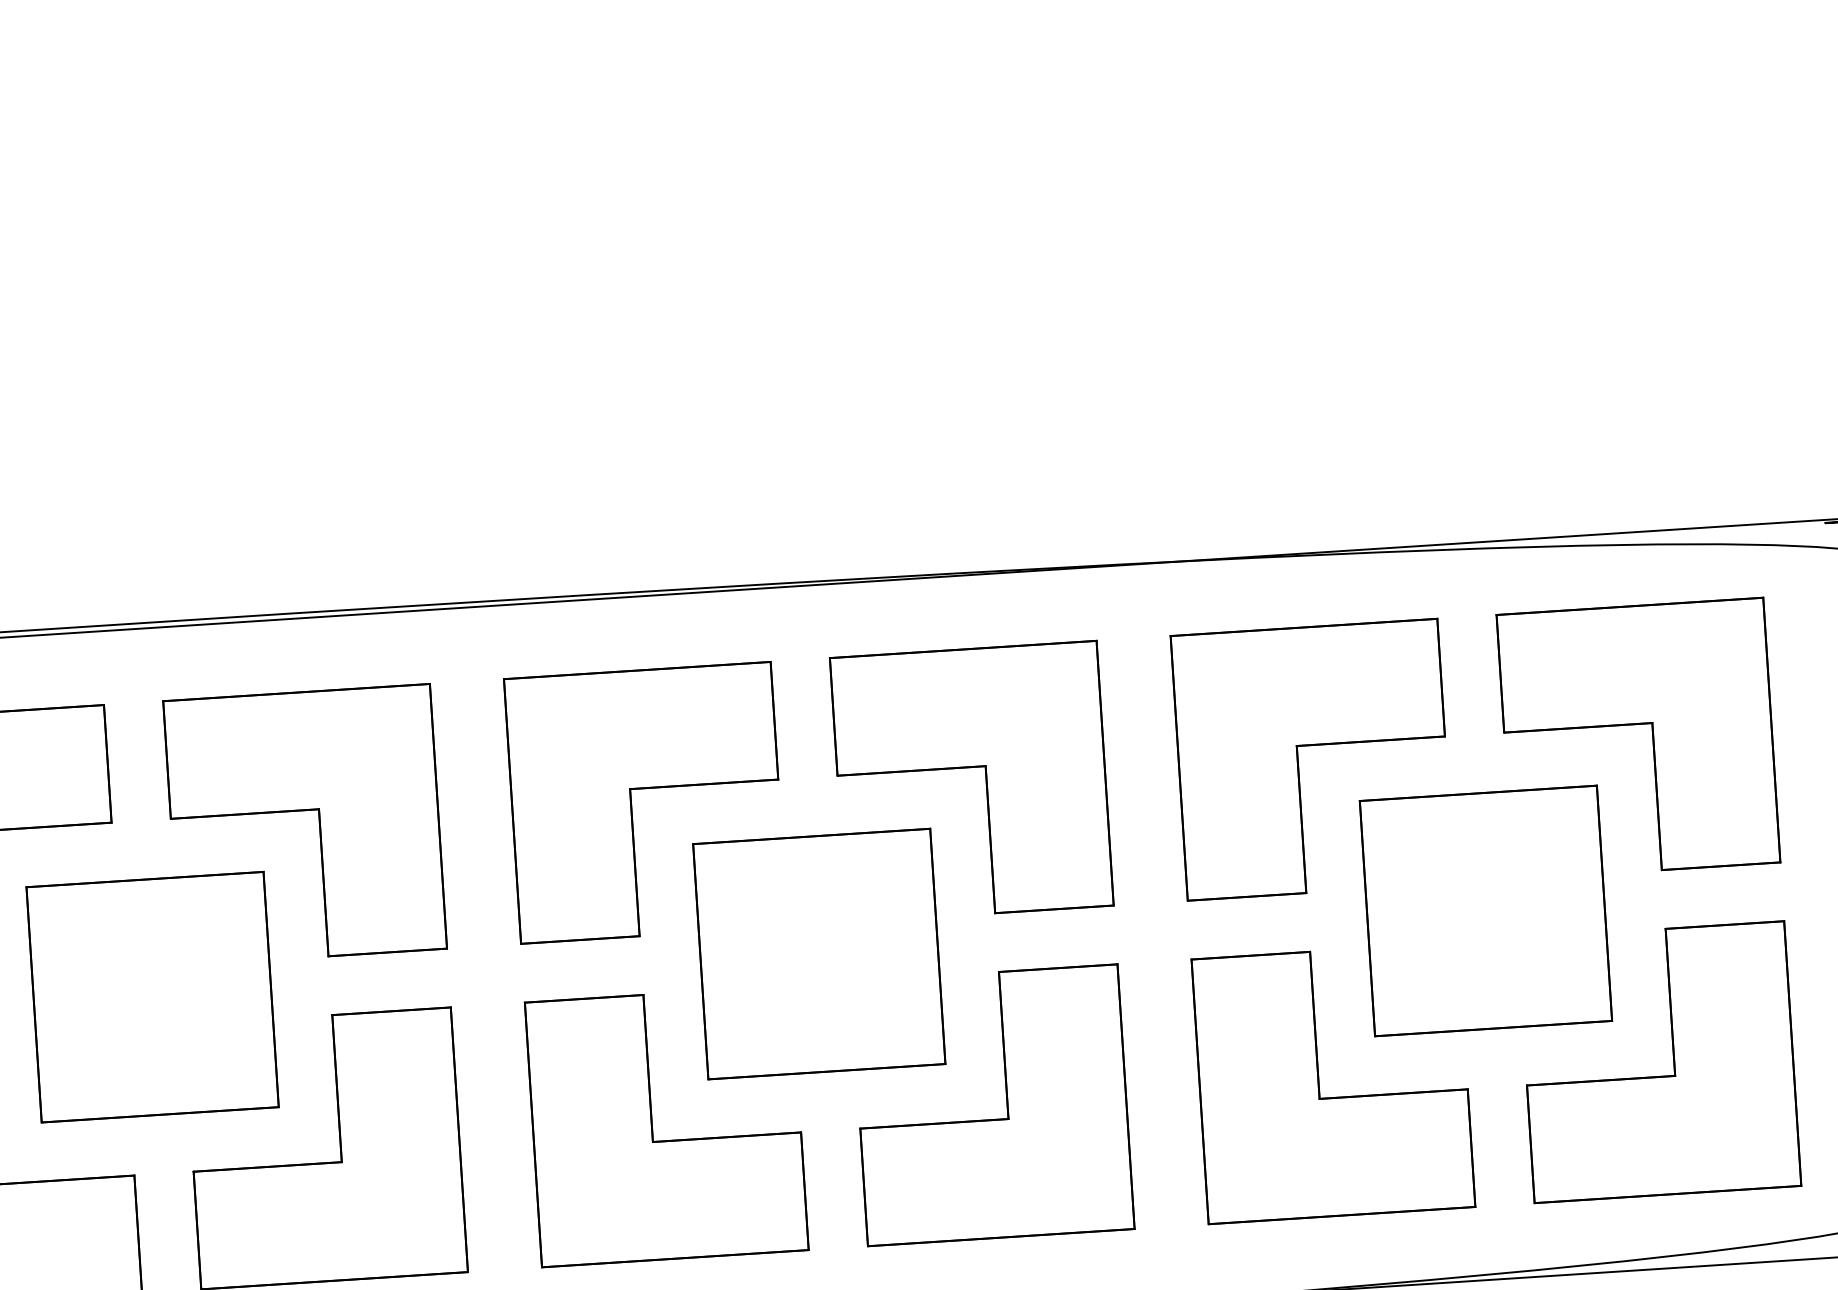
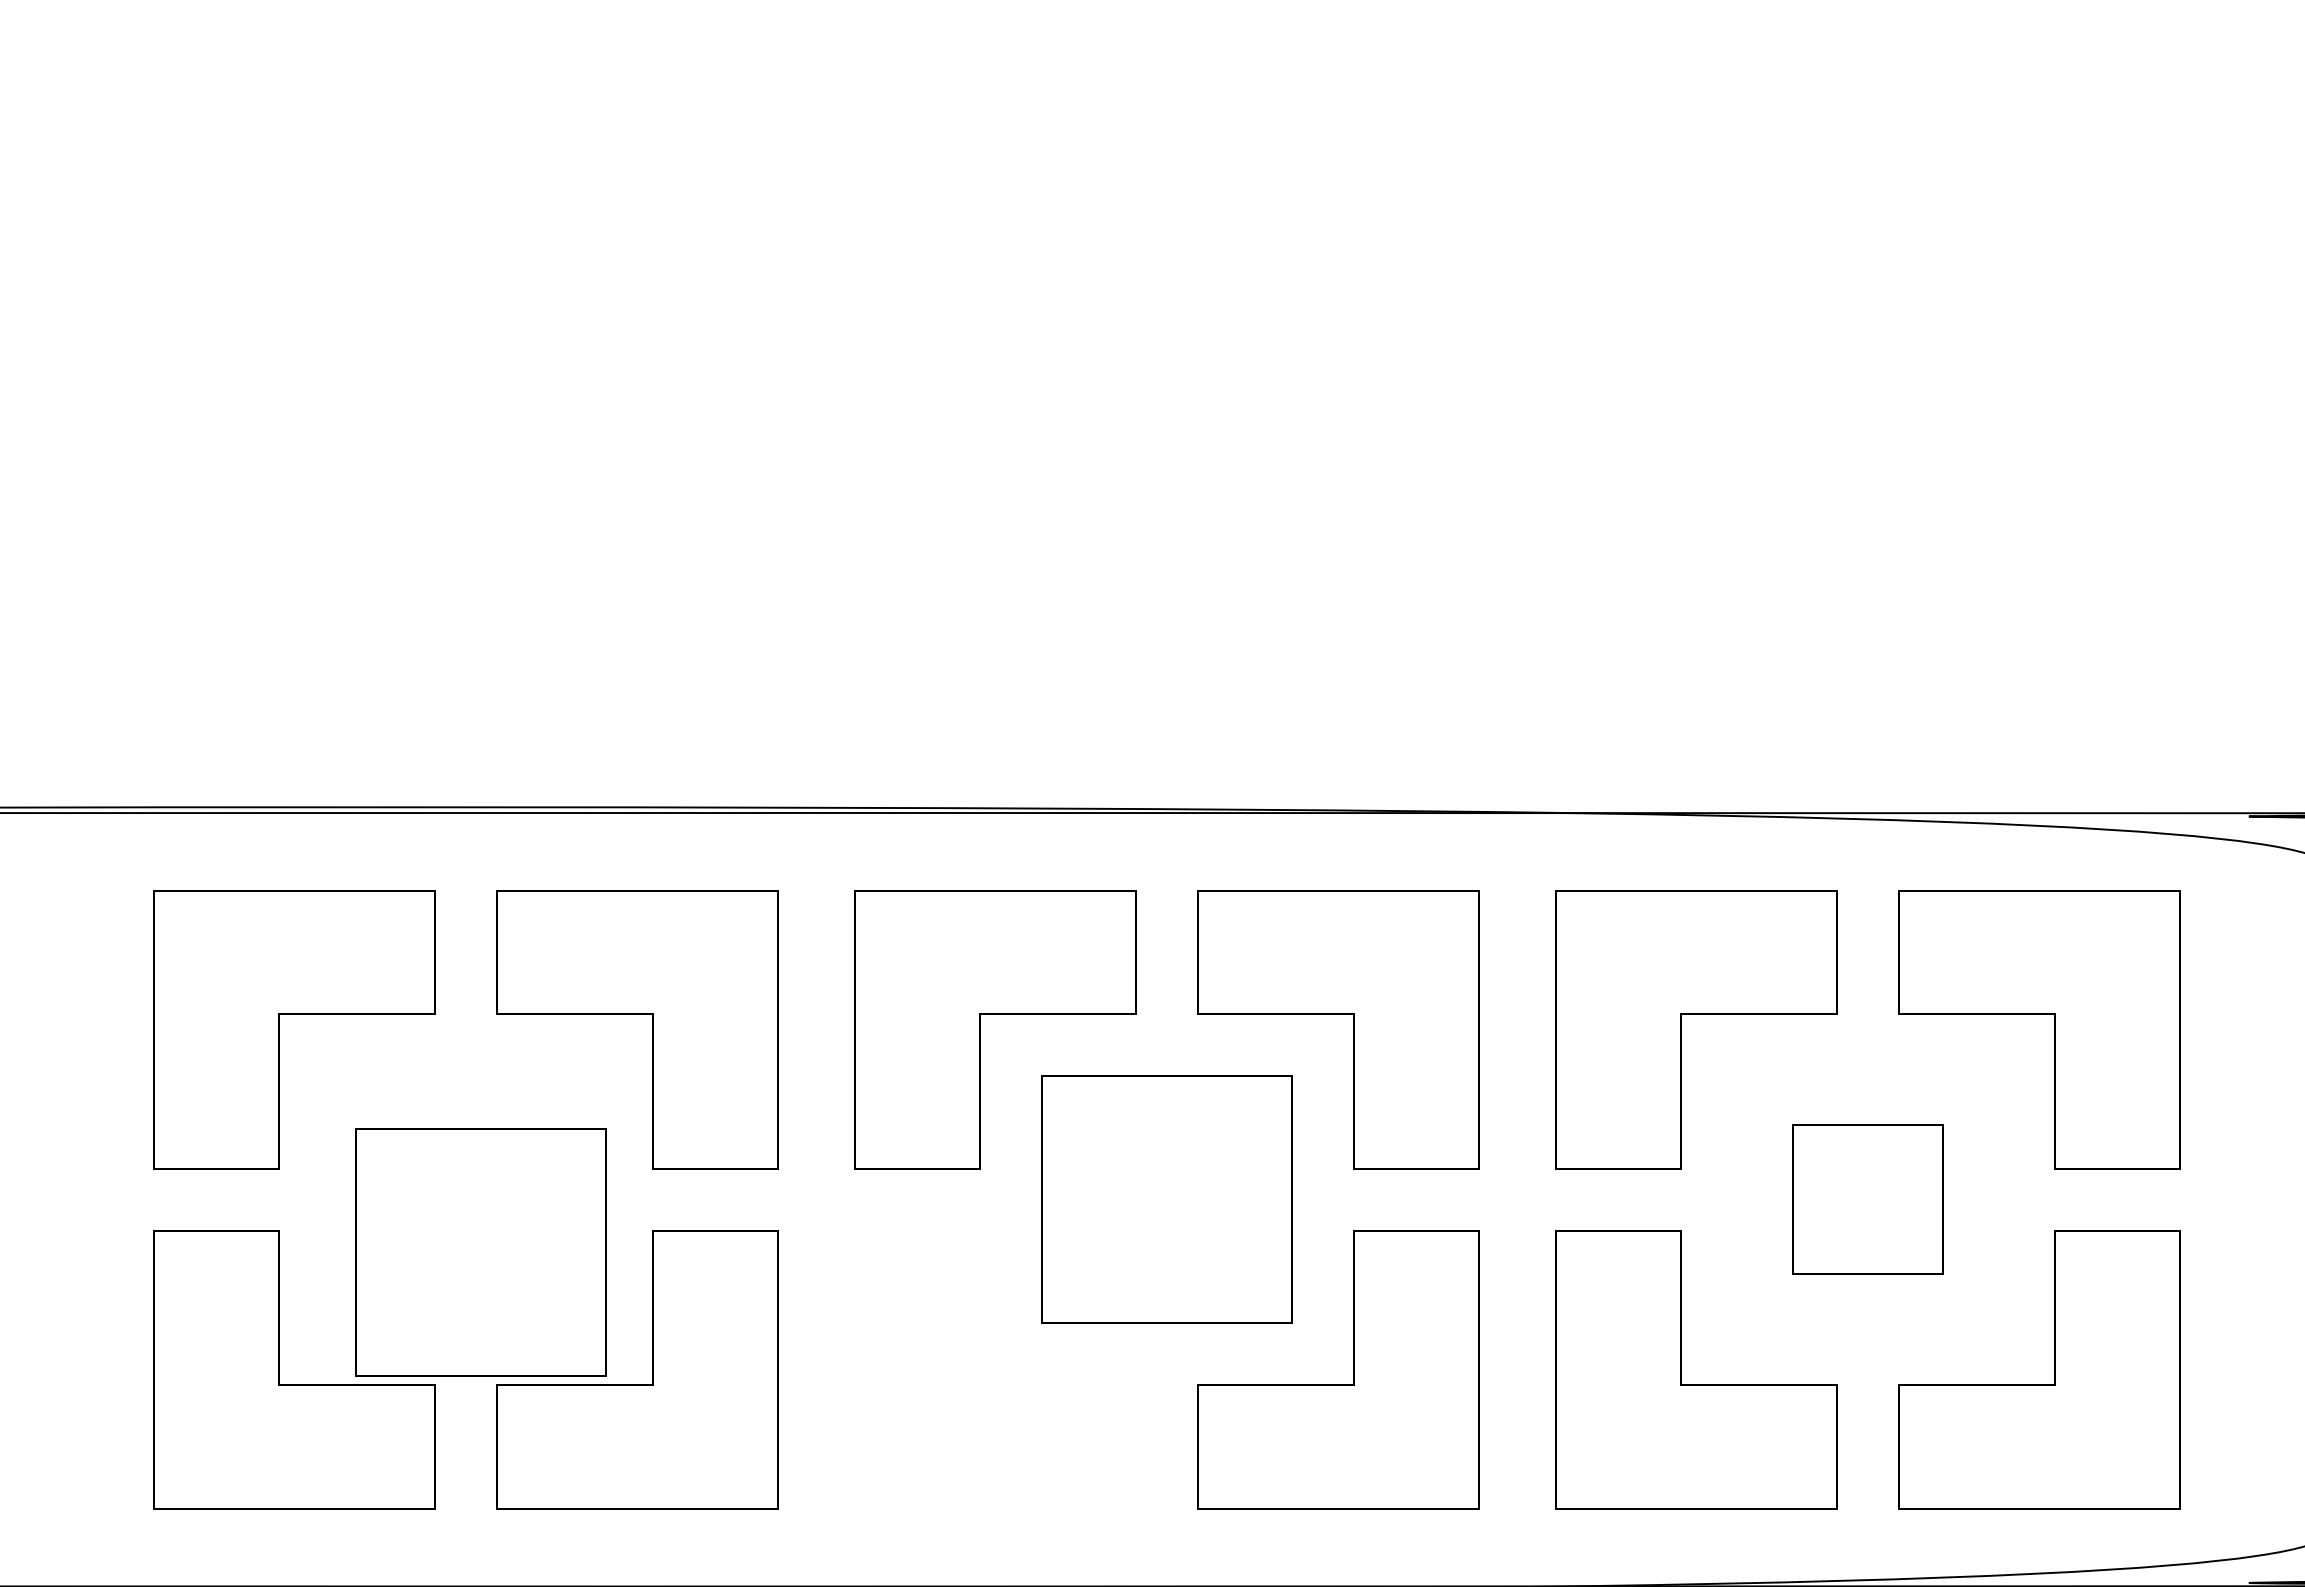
part: (1485, 910) -> (1867, 1199), size x0.6
part: (152, 997) -> (480, 1252), moved
part: (652, 1127) -> (980, 1369), removed

